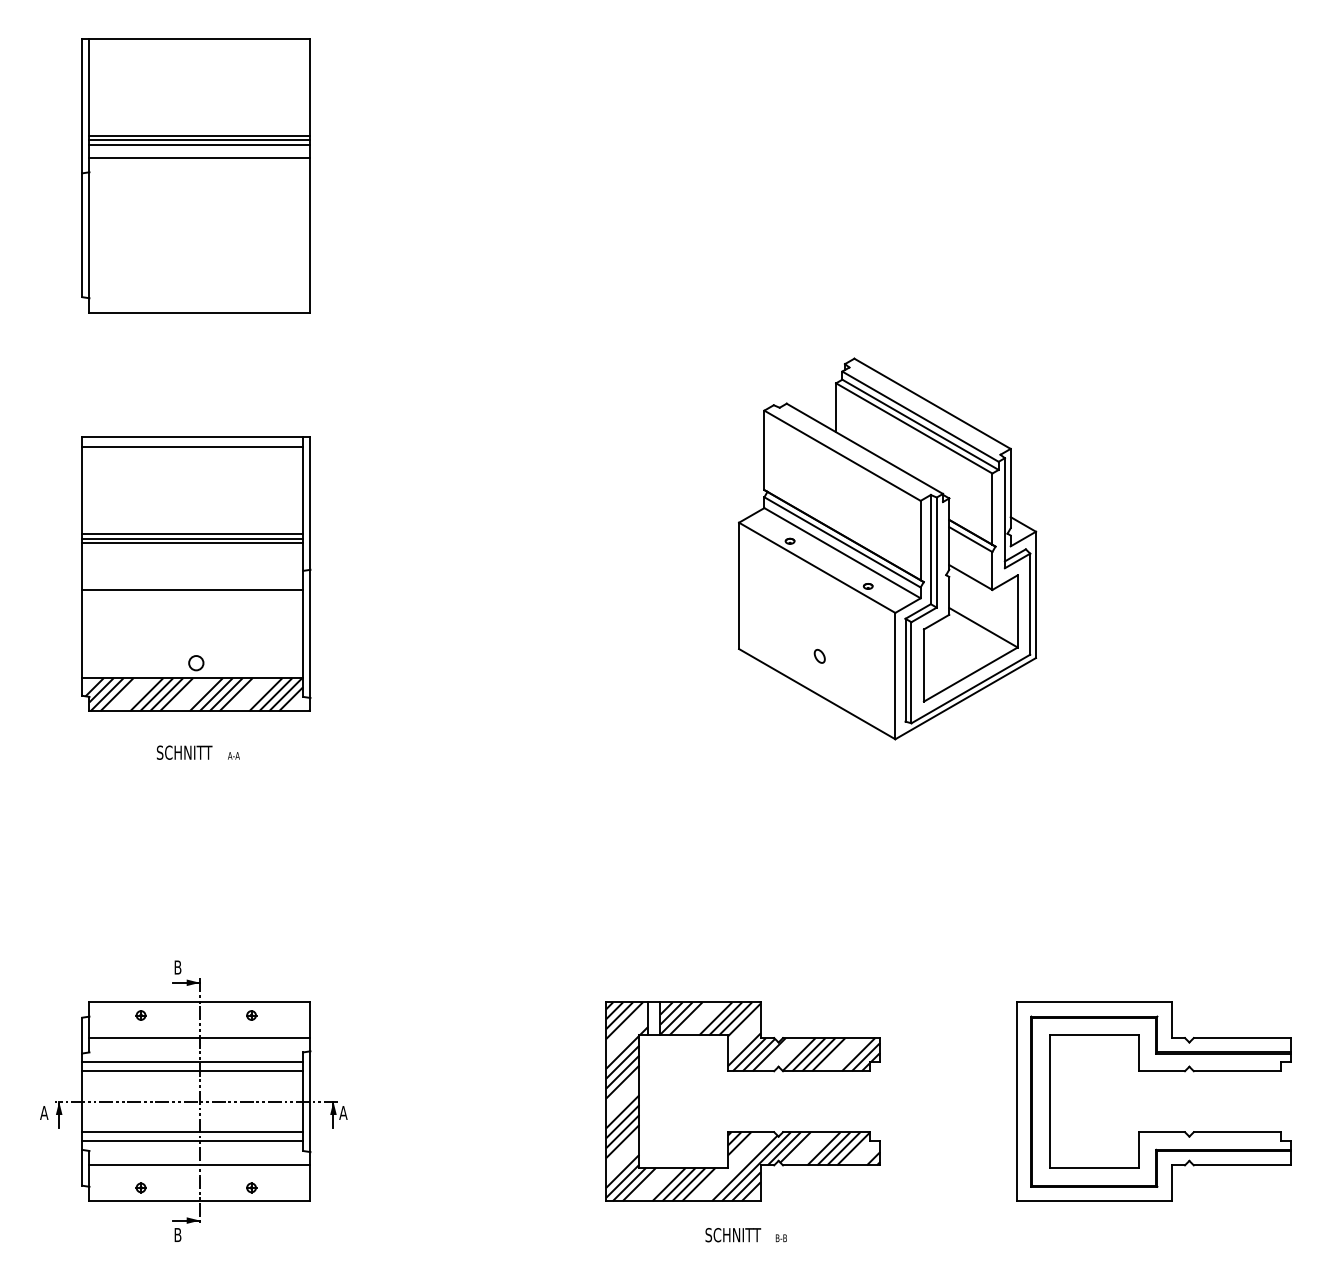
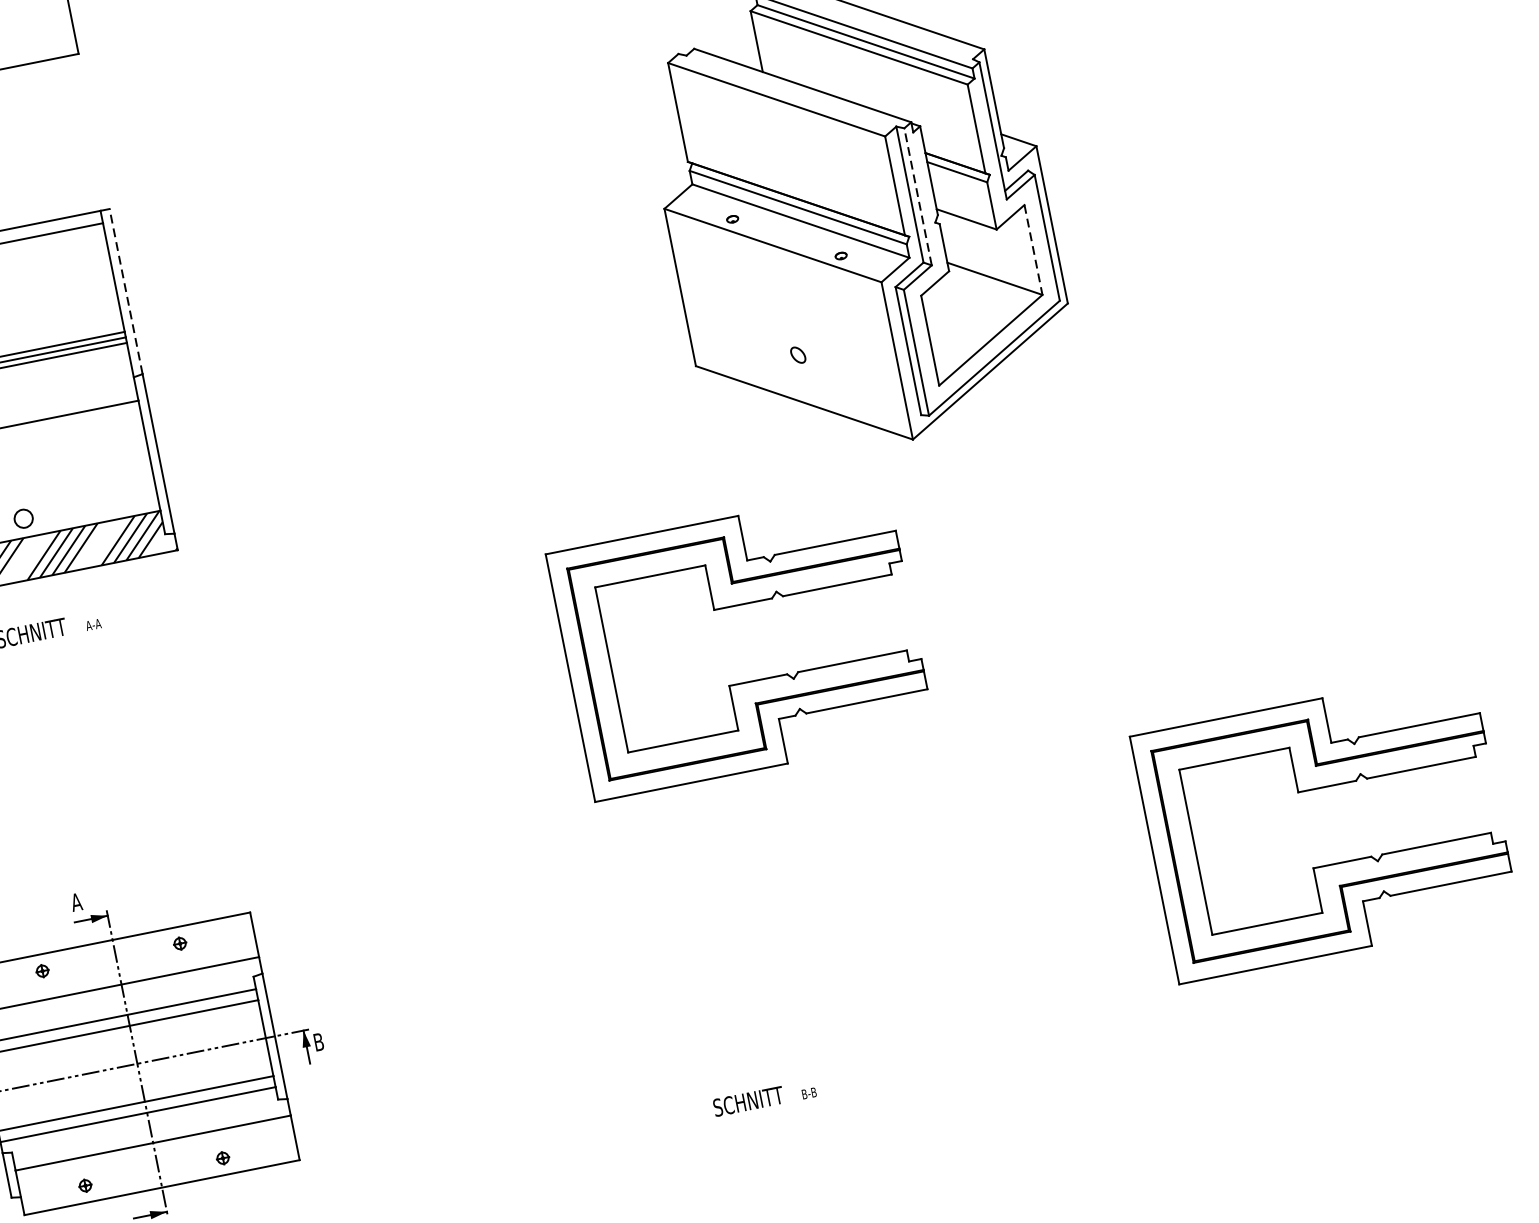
line: (310, 503) -> (126, 291), solid -> dashed
line: (936, 552) -> (917, 196), solid -> dashed
line: (1017, 611) -> (1033, 250), solid -> dashed
part: (730, 840) -> (732, 606), added
text: (177, 967) -> (76, 902), B -> A
part: (742, 1071) -> (805, 891), removed
text: (343, 1112) -> (318, 1041), A -> B
text: (745, 1235) -> (763, 1098), moved

